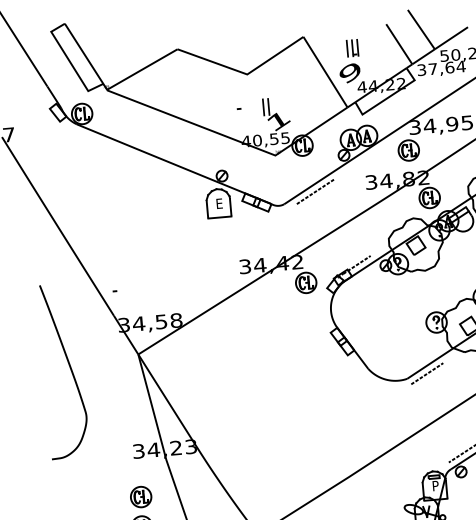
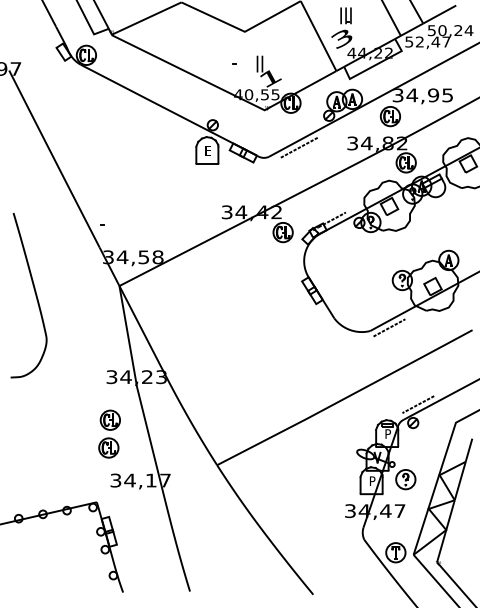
text: (440, 67) -> (427, 41), 37,64 -> 52,47
text: (349, 72) -> (341, 38), 9 -> 3
curve: (69, 367) -> (34, 292), moved

